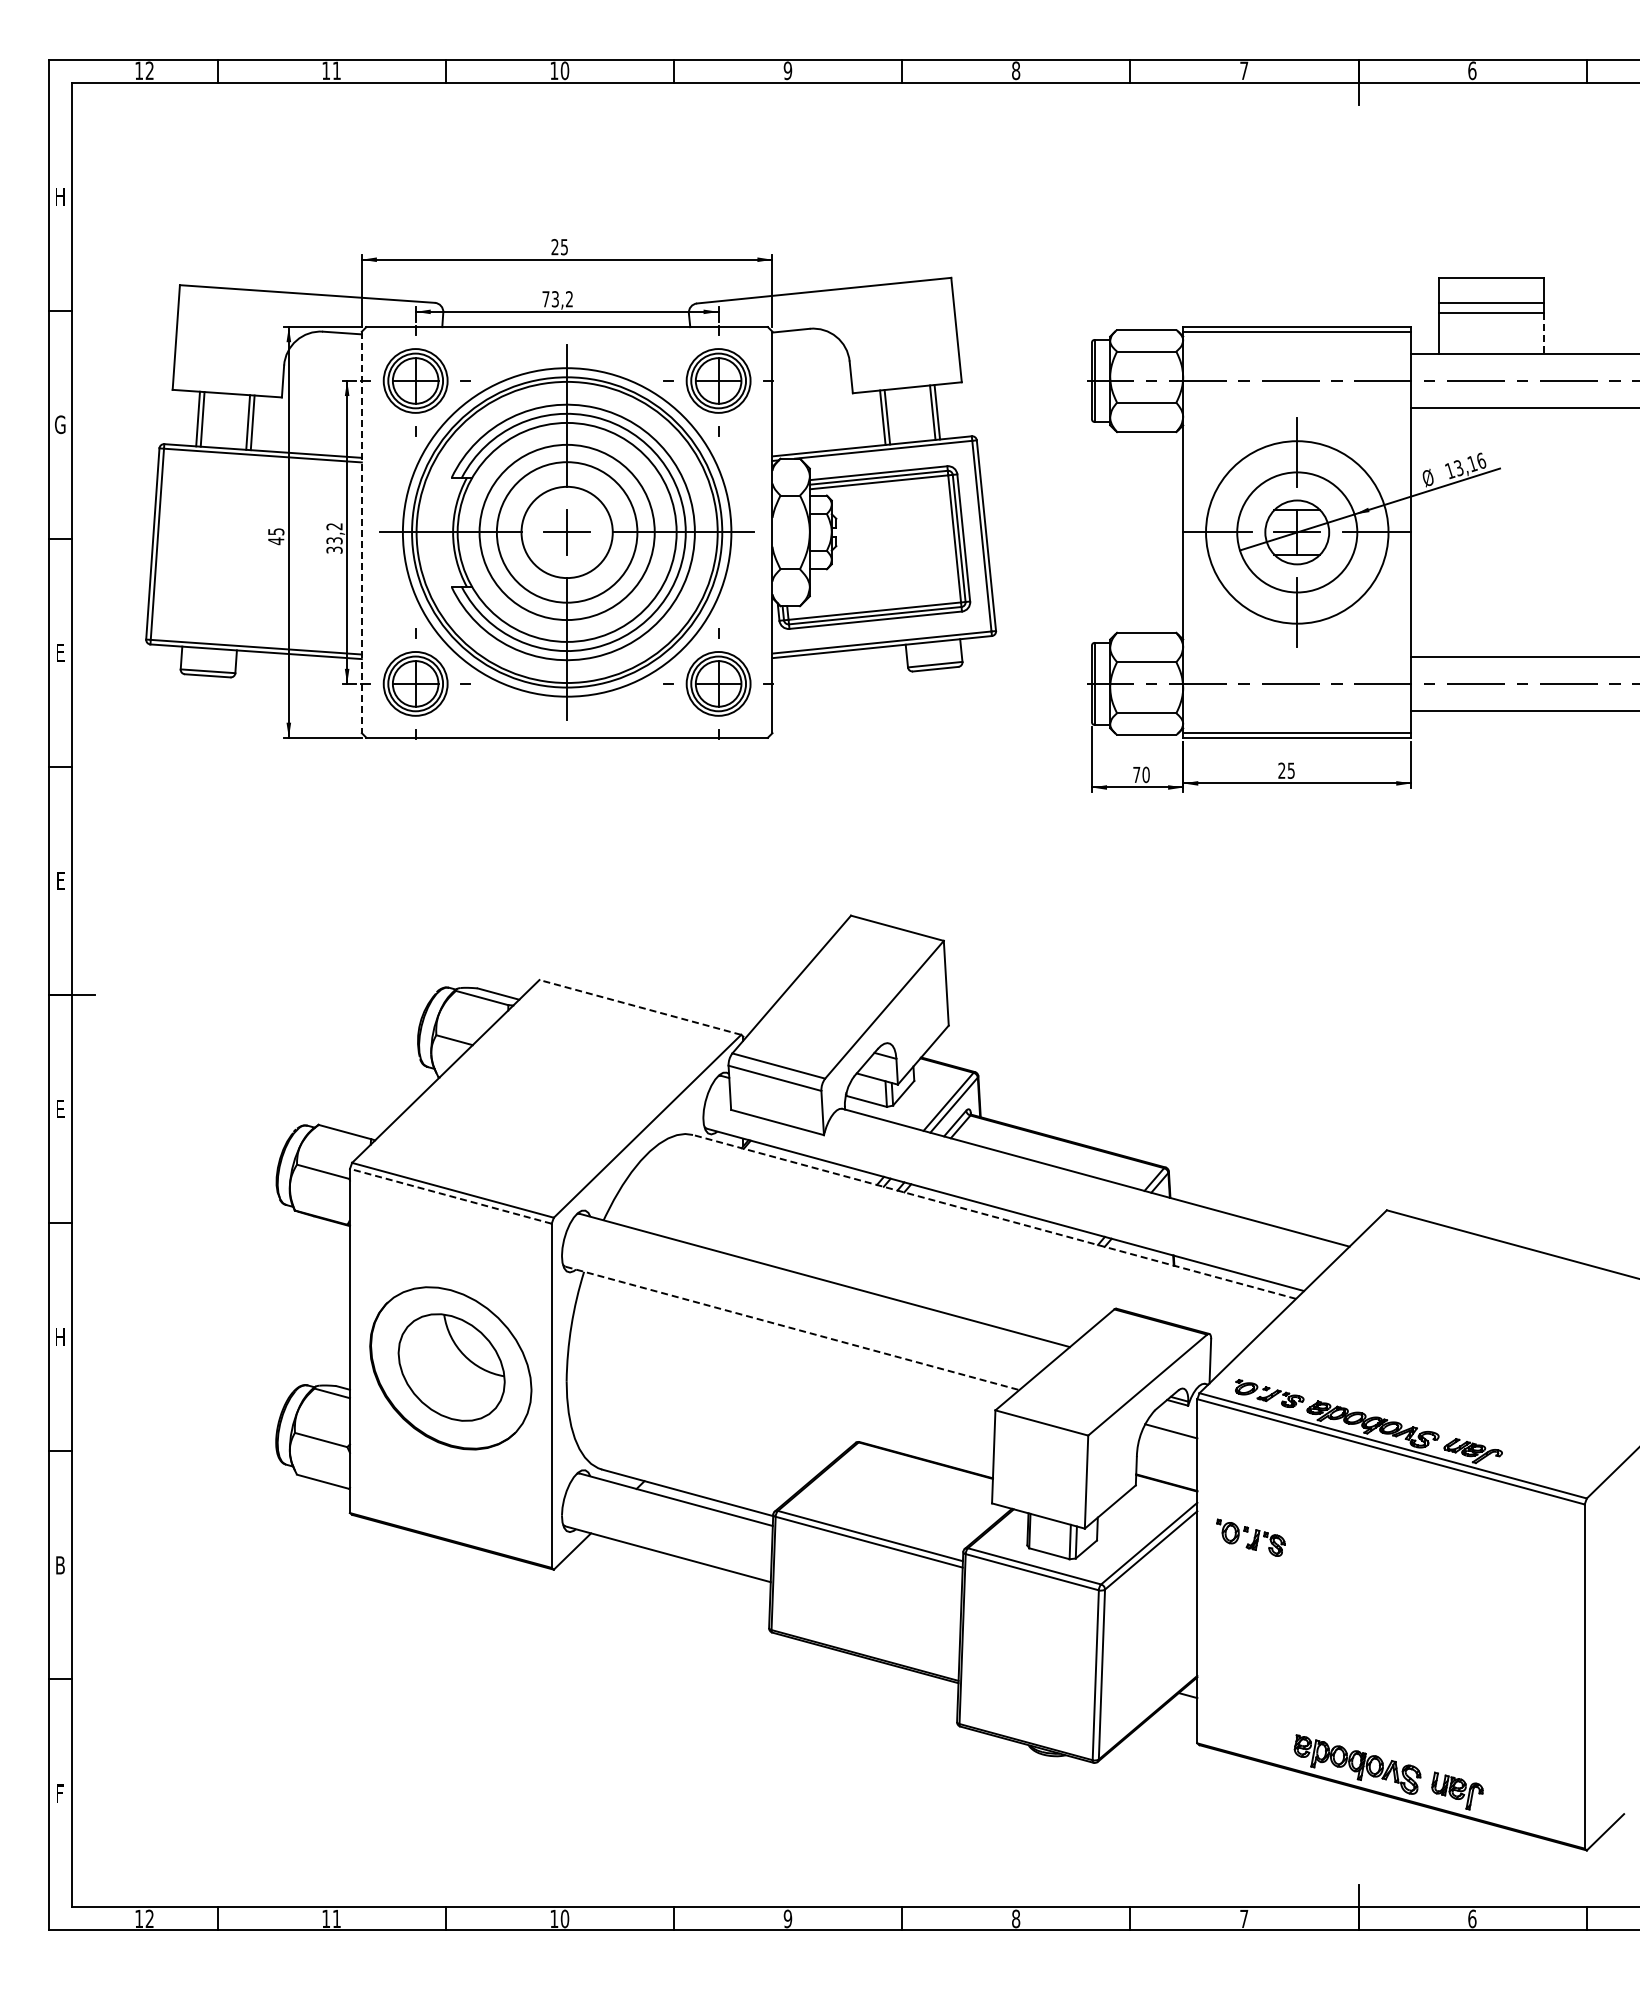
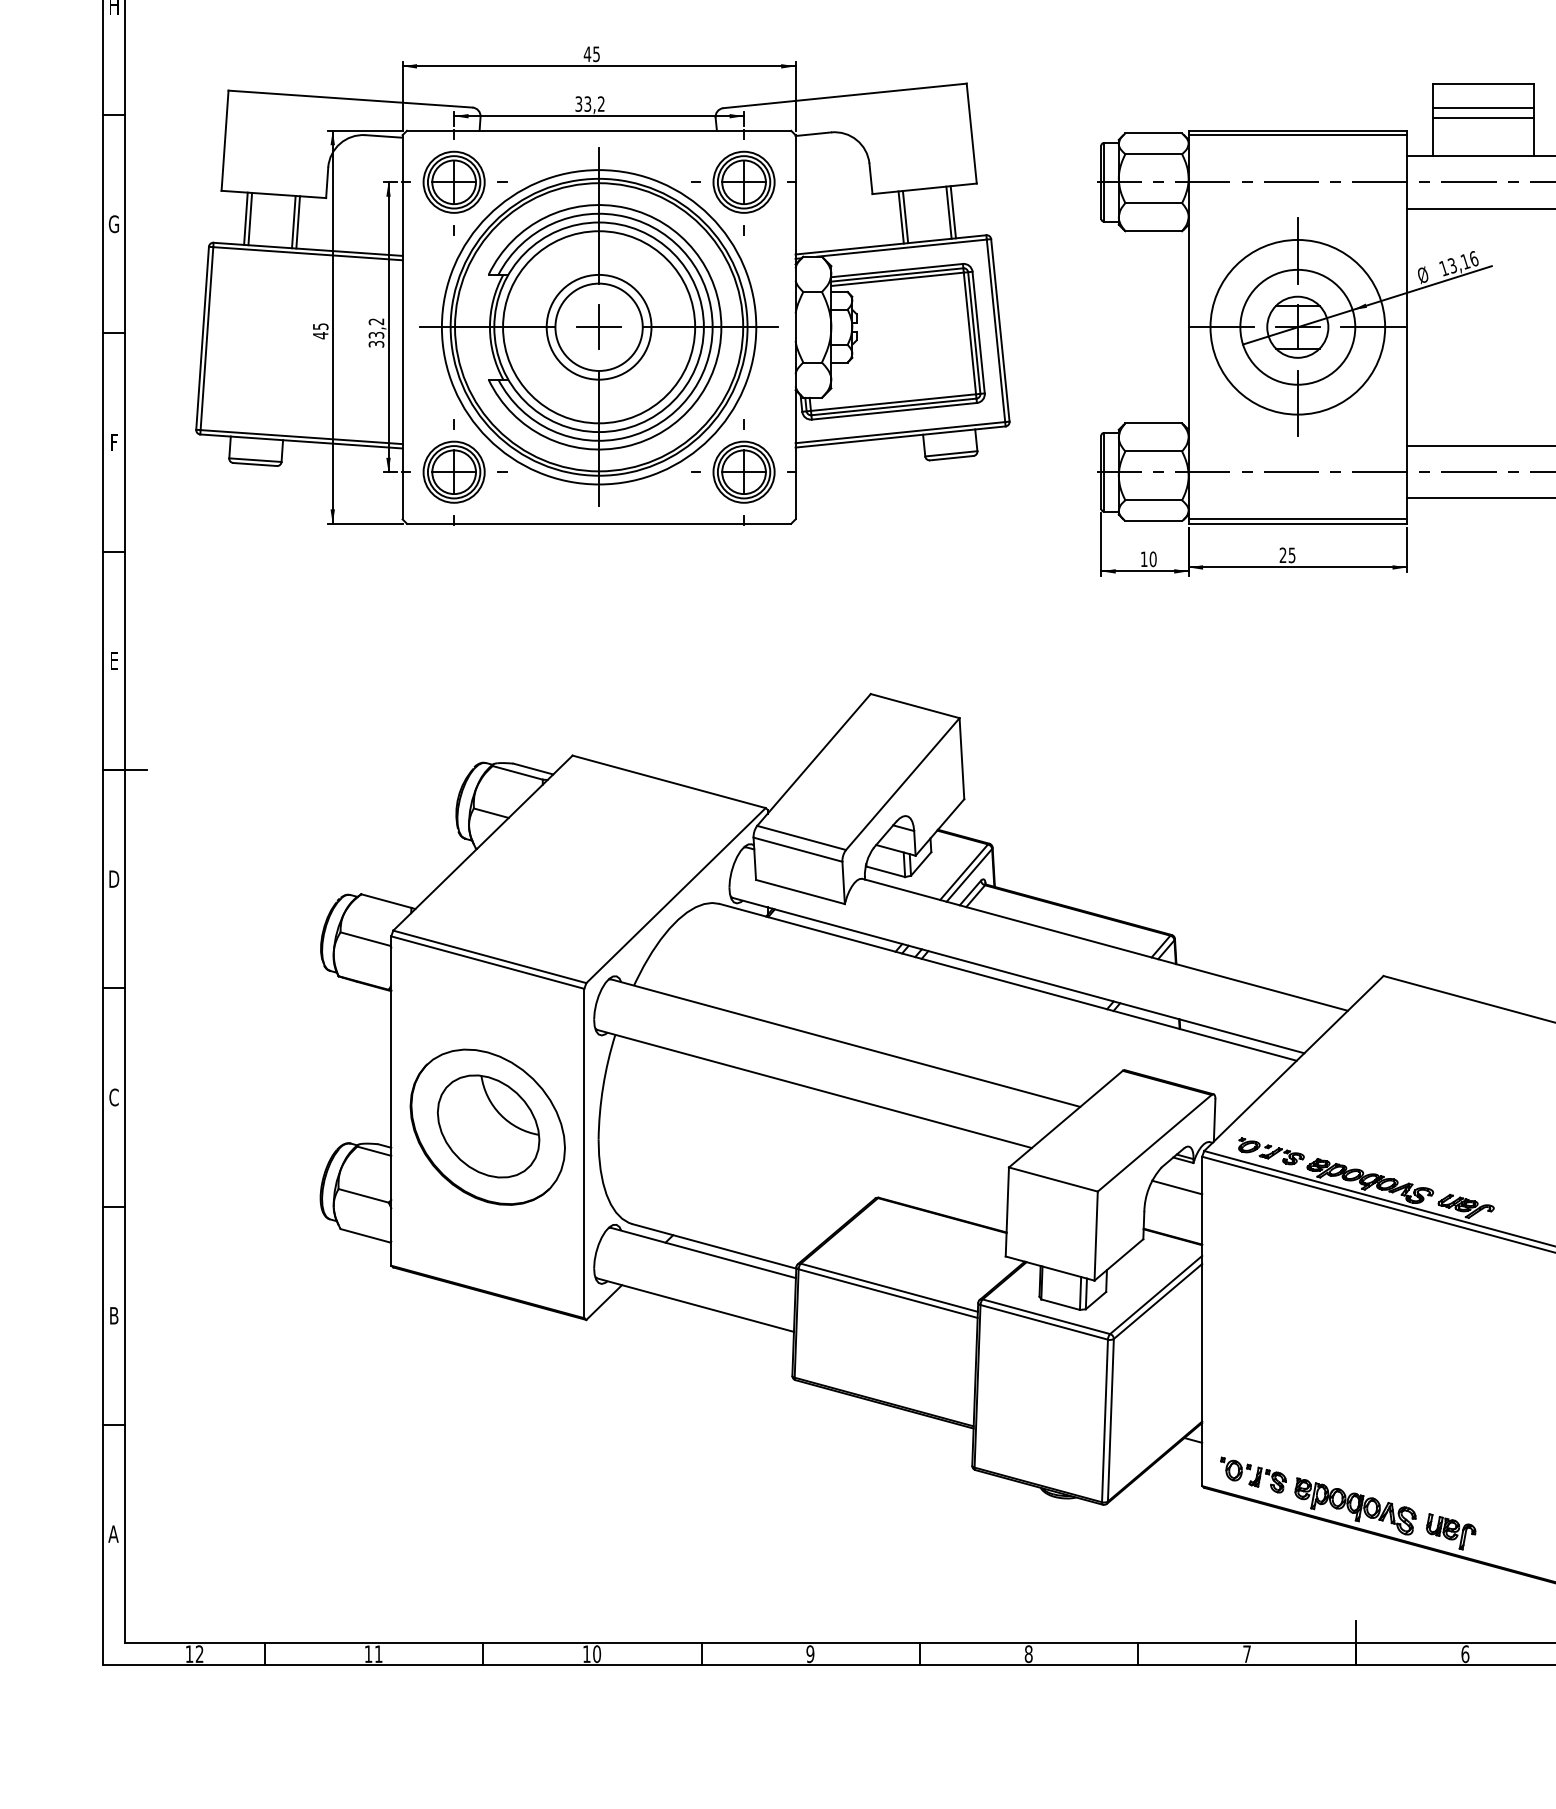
text: (554, 247) -> (586, 54), 25 -> 45
text: (545, 299) -> (578, 104), 73,2 -> 33,2
line: (1543, 334) -> (1533, 137), dashed -> solid
line: (361, 532) -> (402, 327), dashed -> solid
circle: (566, 532) -> (598, 327), size x0.62
circle: (566, 532) -> (598, 327), size x1.43
text: (61, 653) -> (115, 443), E -> F
text: (1136, 774) -> (1143, 558), 70 -> 10
line: (640, 1007) -> (669, 781), dashed -> solid
text: (60, 1109) -> (114, 879), E -> D
line: (450, 1196) -> (487, 962), dashed -> solid
line: (994, 1216) -> (1008, 981), dashed -> solid
line: (792, 1328) -> (814, 1089), dashed -> solid
text: (60, 1336) -> (114, 1096), H -> C
part: (1250, 1537) -> (1253, 1474), moved
text: (59, 1793) -> (113, 1534), F -> A

